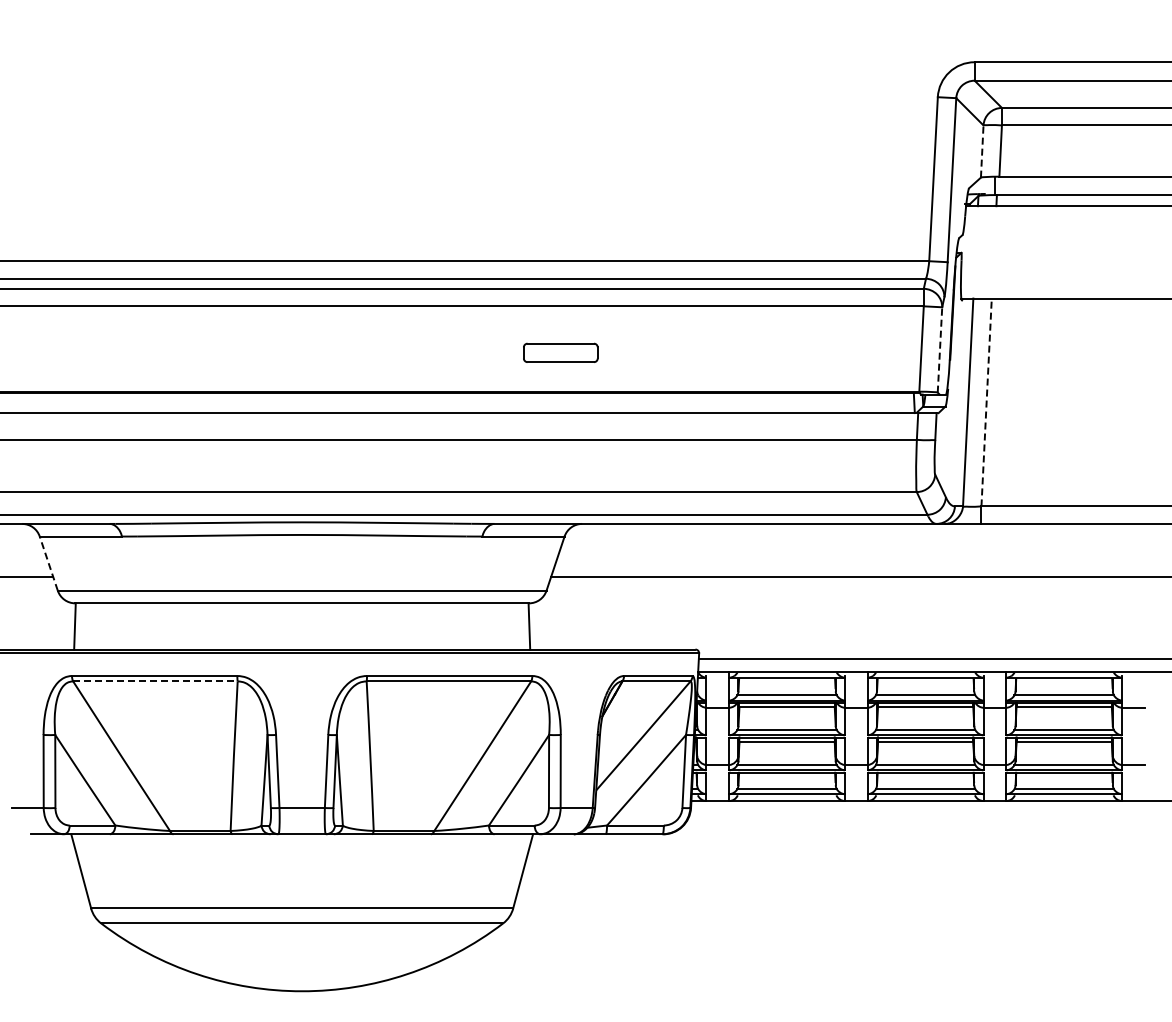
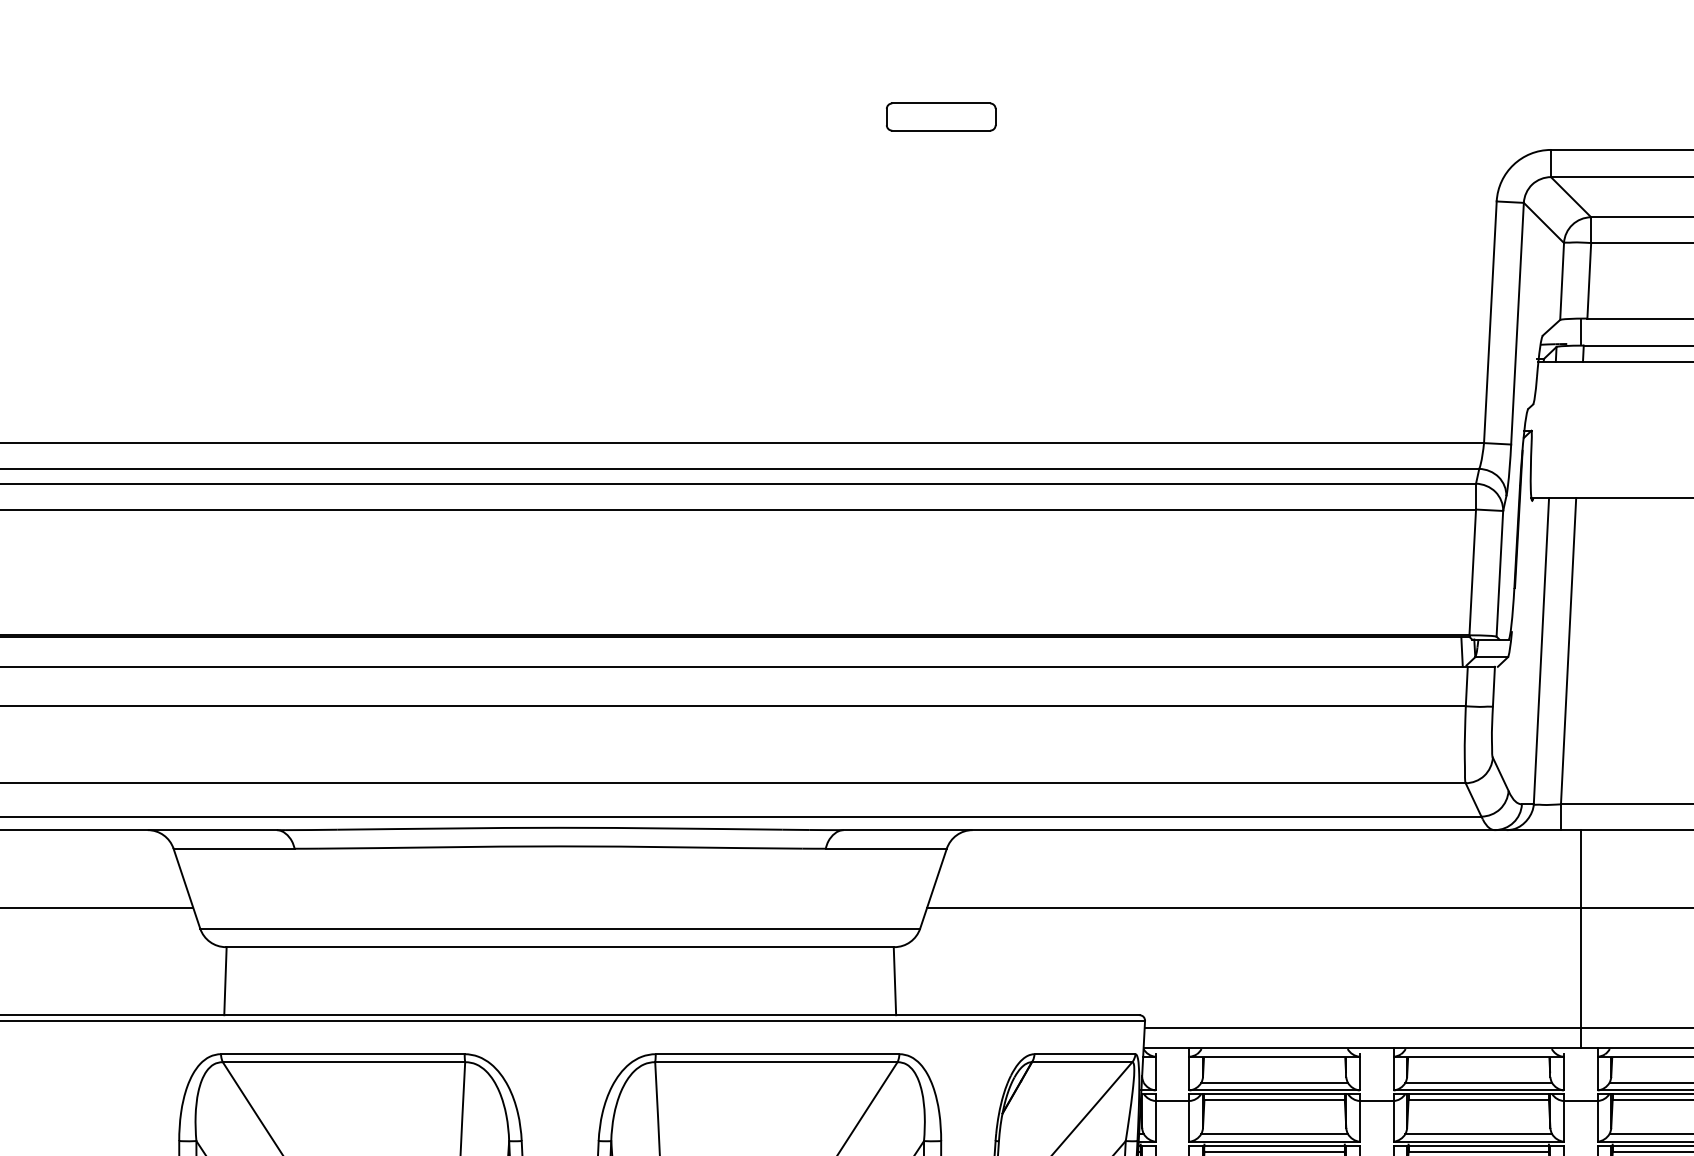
line: (982, 151) -> (1562, 281), dashed -> solid
line: (939, 349) -> (1499, 573), dashed -> solid
part: (560, 352) -> (940, 116), moved
line: (986, 401) -> (1568, 649), dashed -> solid
line: (48, 563) -> (186, 888), dashed -> solid
line: (994, 597) -> (1580, 938), added
line: (155, 681) -> (344, 1062), dashed -> solid

